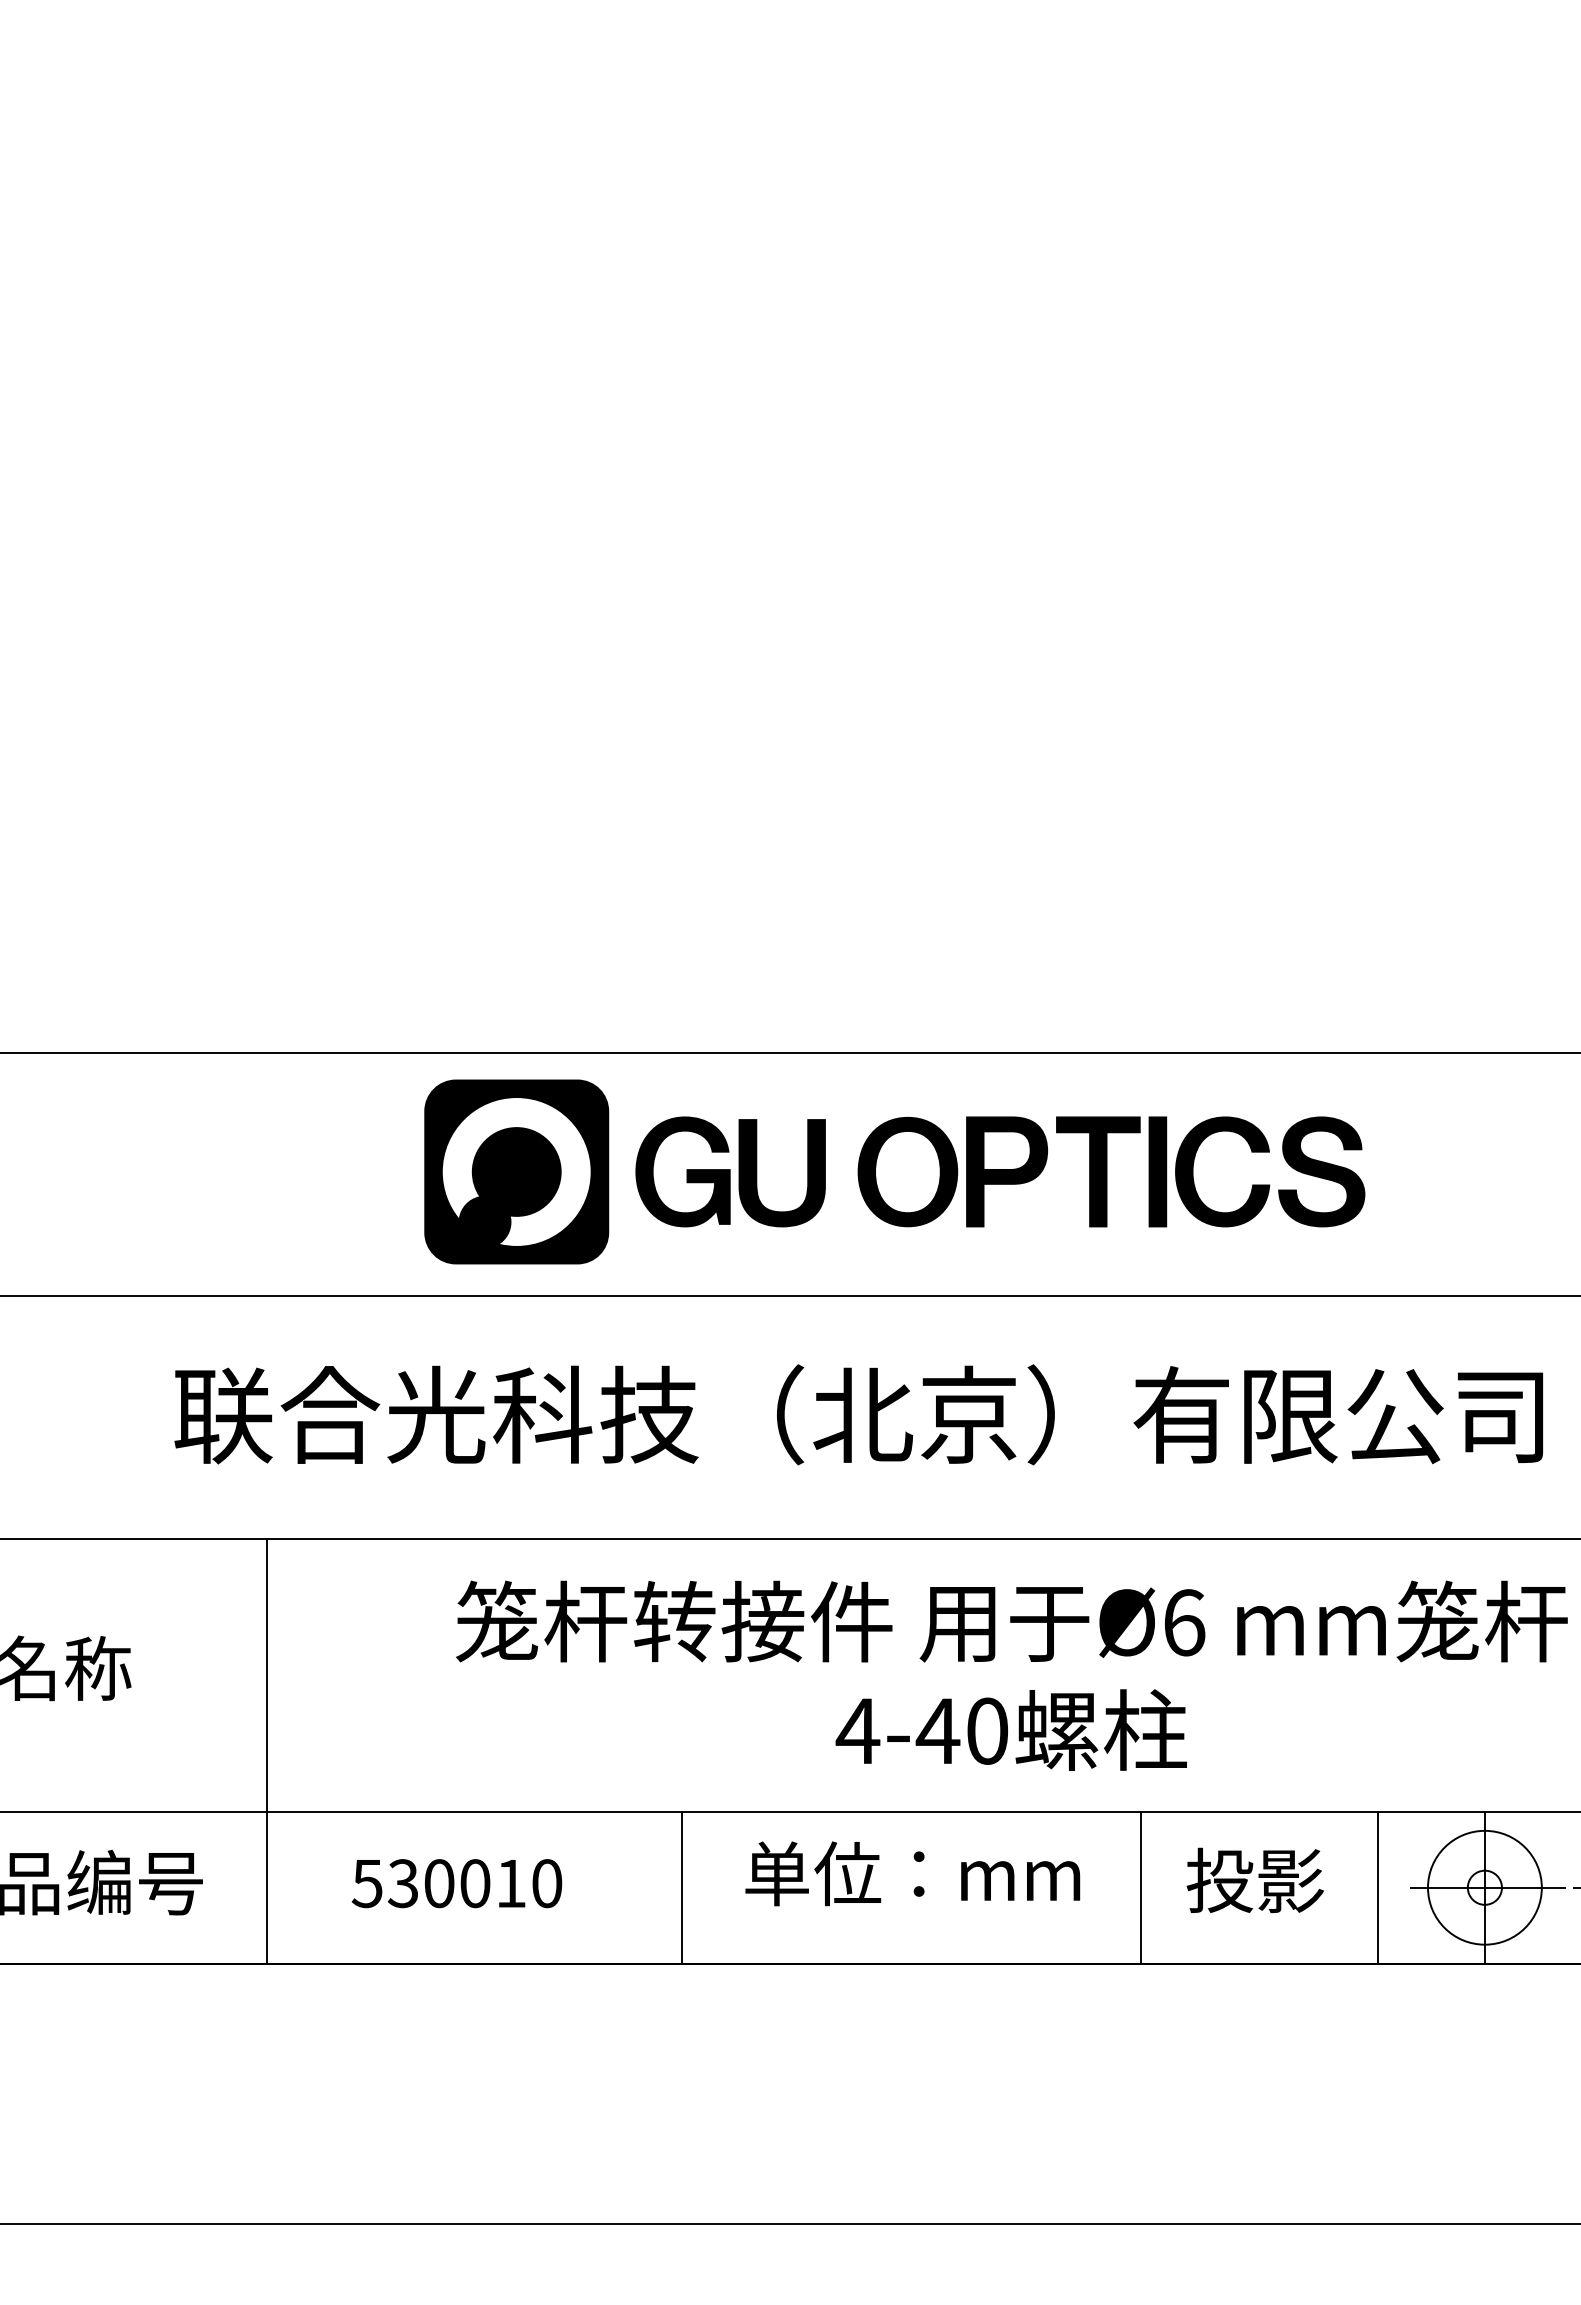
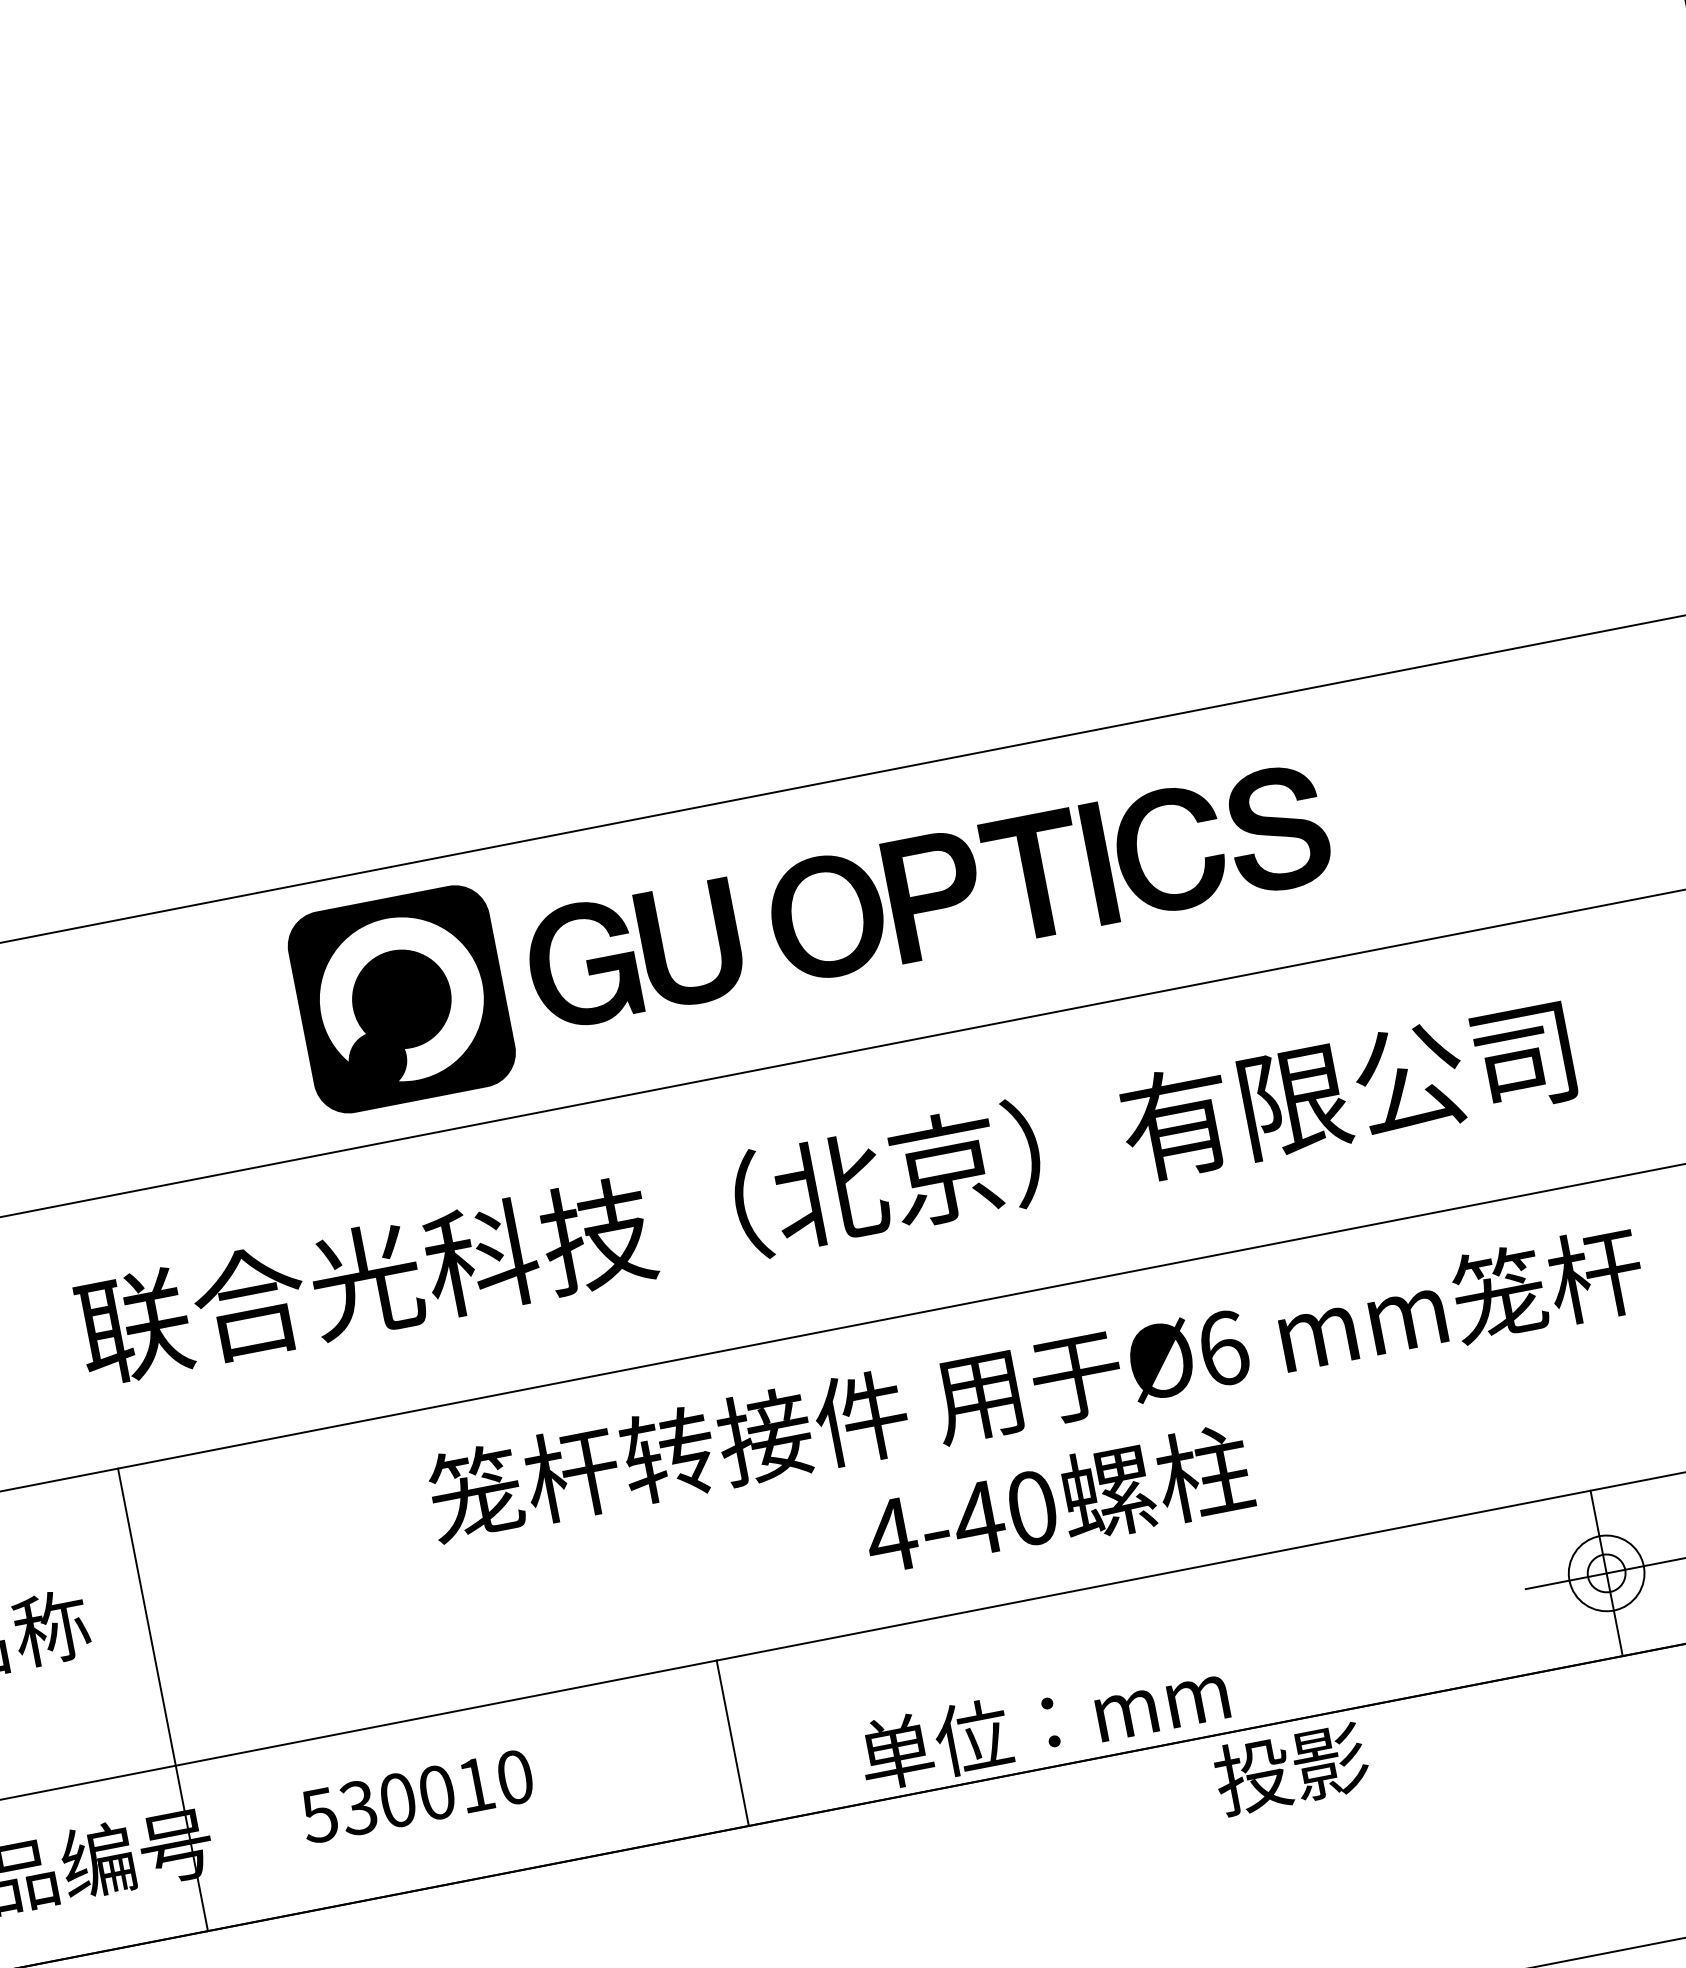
line: (266, 1750) -> (162, 1699), moved
text: (912, 1873) -> (1043, 1723), moved
text: (1254, 1880) -> (1290, 1768), moved
text: (456, 1883) -> (416, 1796), moved
line: (1140, 1887) -> (1231, 1645), removed
line: (1378, 1887) -> (1490, 1595), removed
circle: (1484, 1887) -> (1606, 1573), size x0.6

